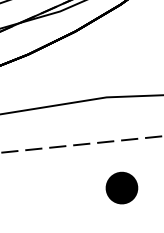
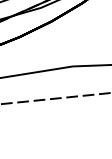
part: (122, 188) -> (83, 128), removed

